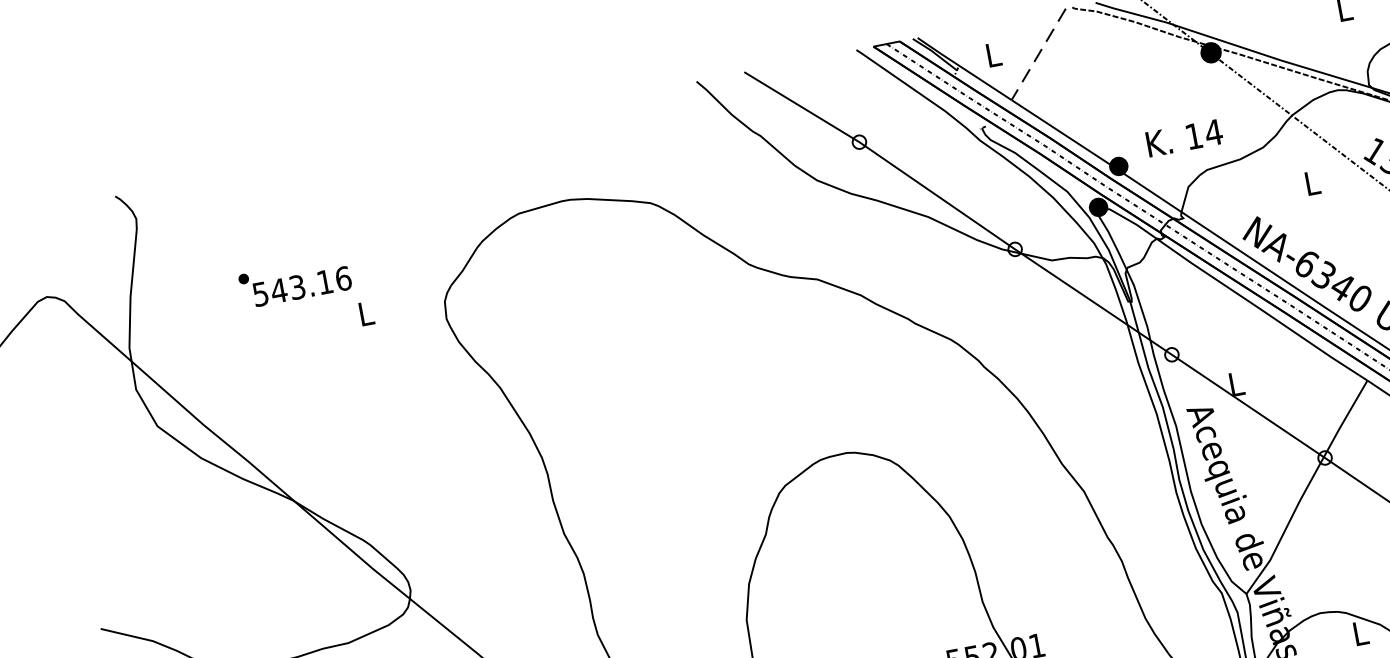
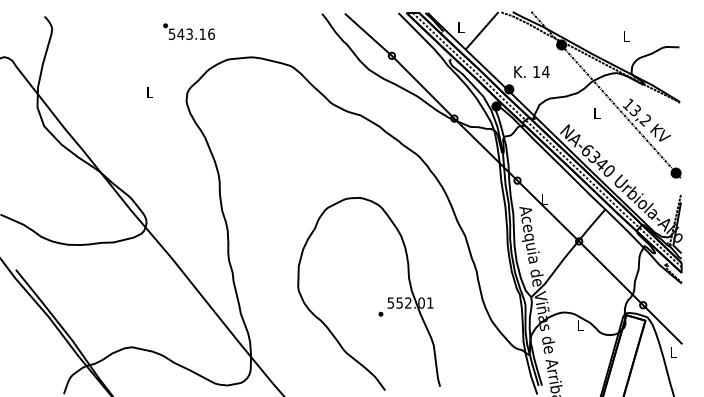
line: (1039, 53) -> (482, 30), dashed -> solid
text: (1183, 137) -> (531, 71), moved
text: (294, 281) -> (188, 31), moved

